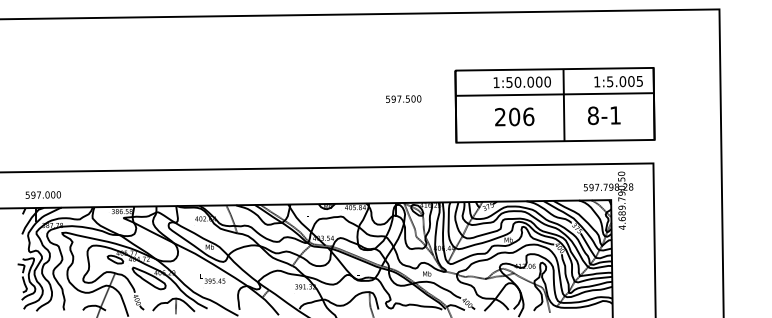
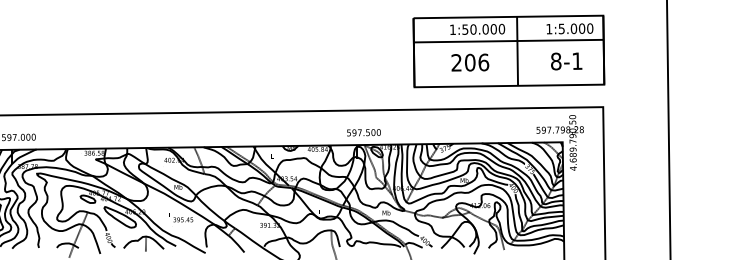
text: (639, 80) -> (589, 27), 1:5.005 -> 1:5.000
text: (403, 98) -> (363, 132), moved
text: (604, 115) -> (566, 61), moved

